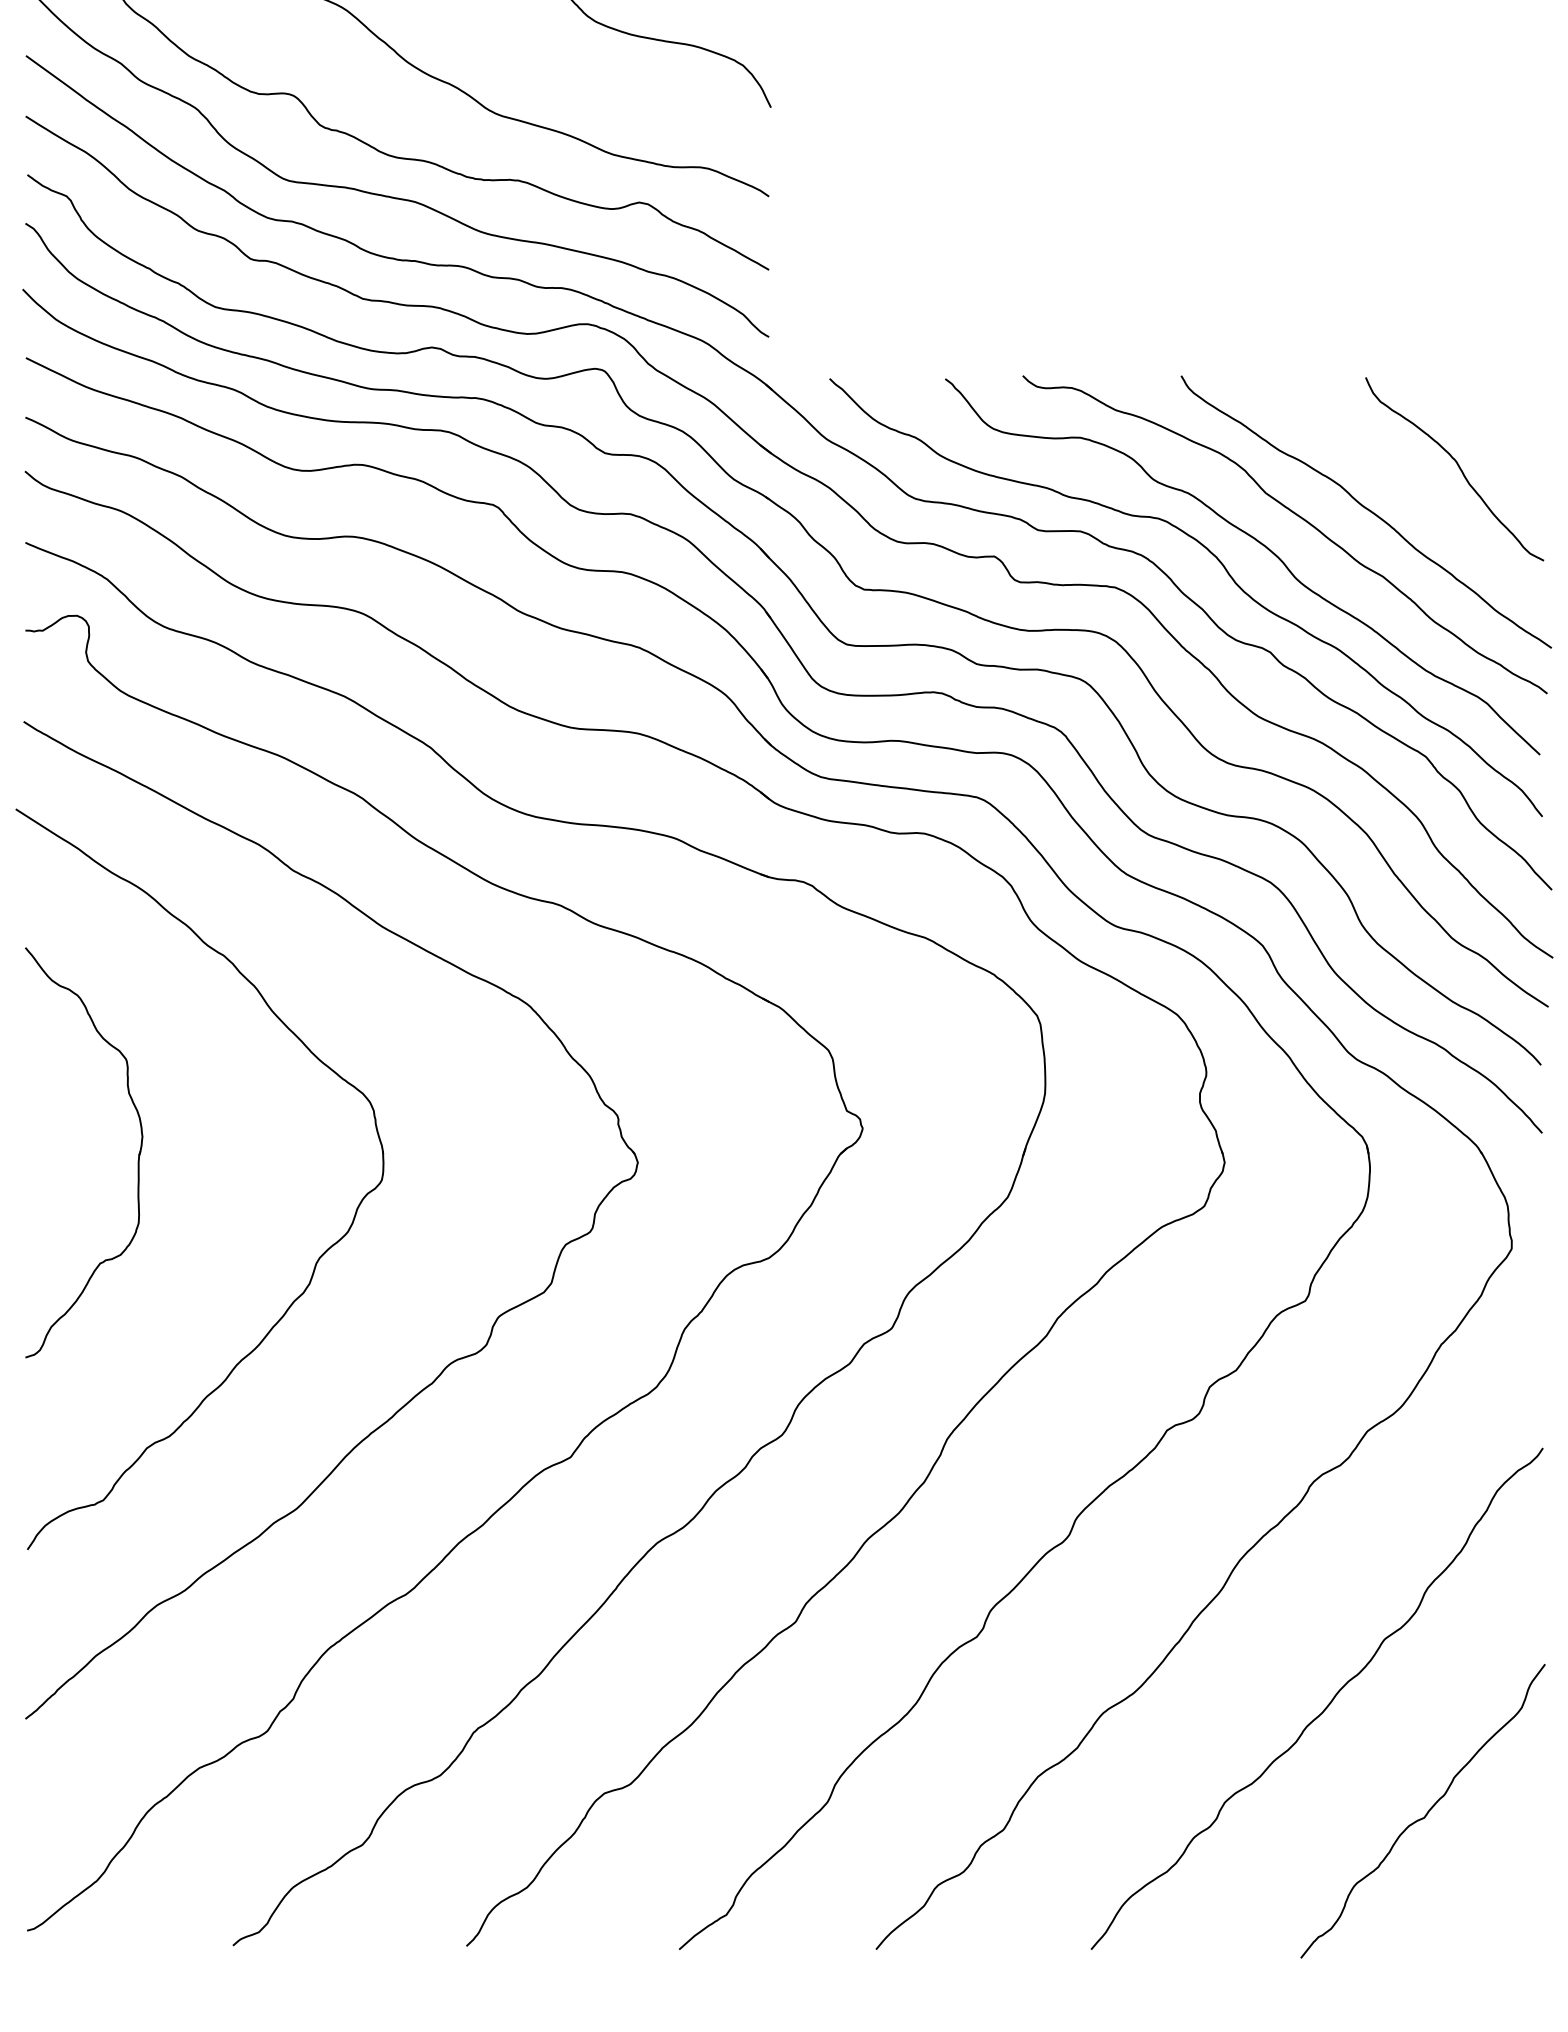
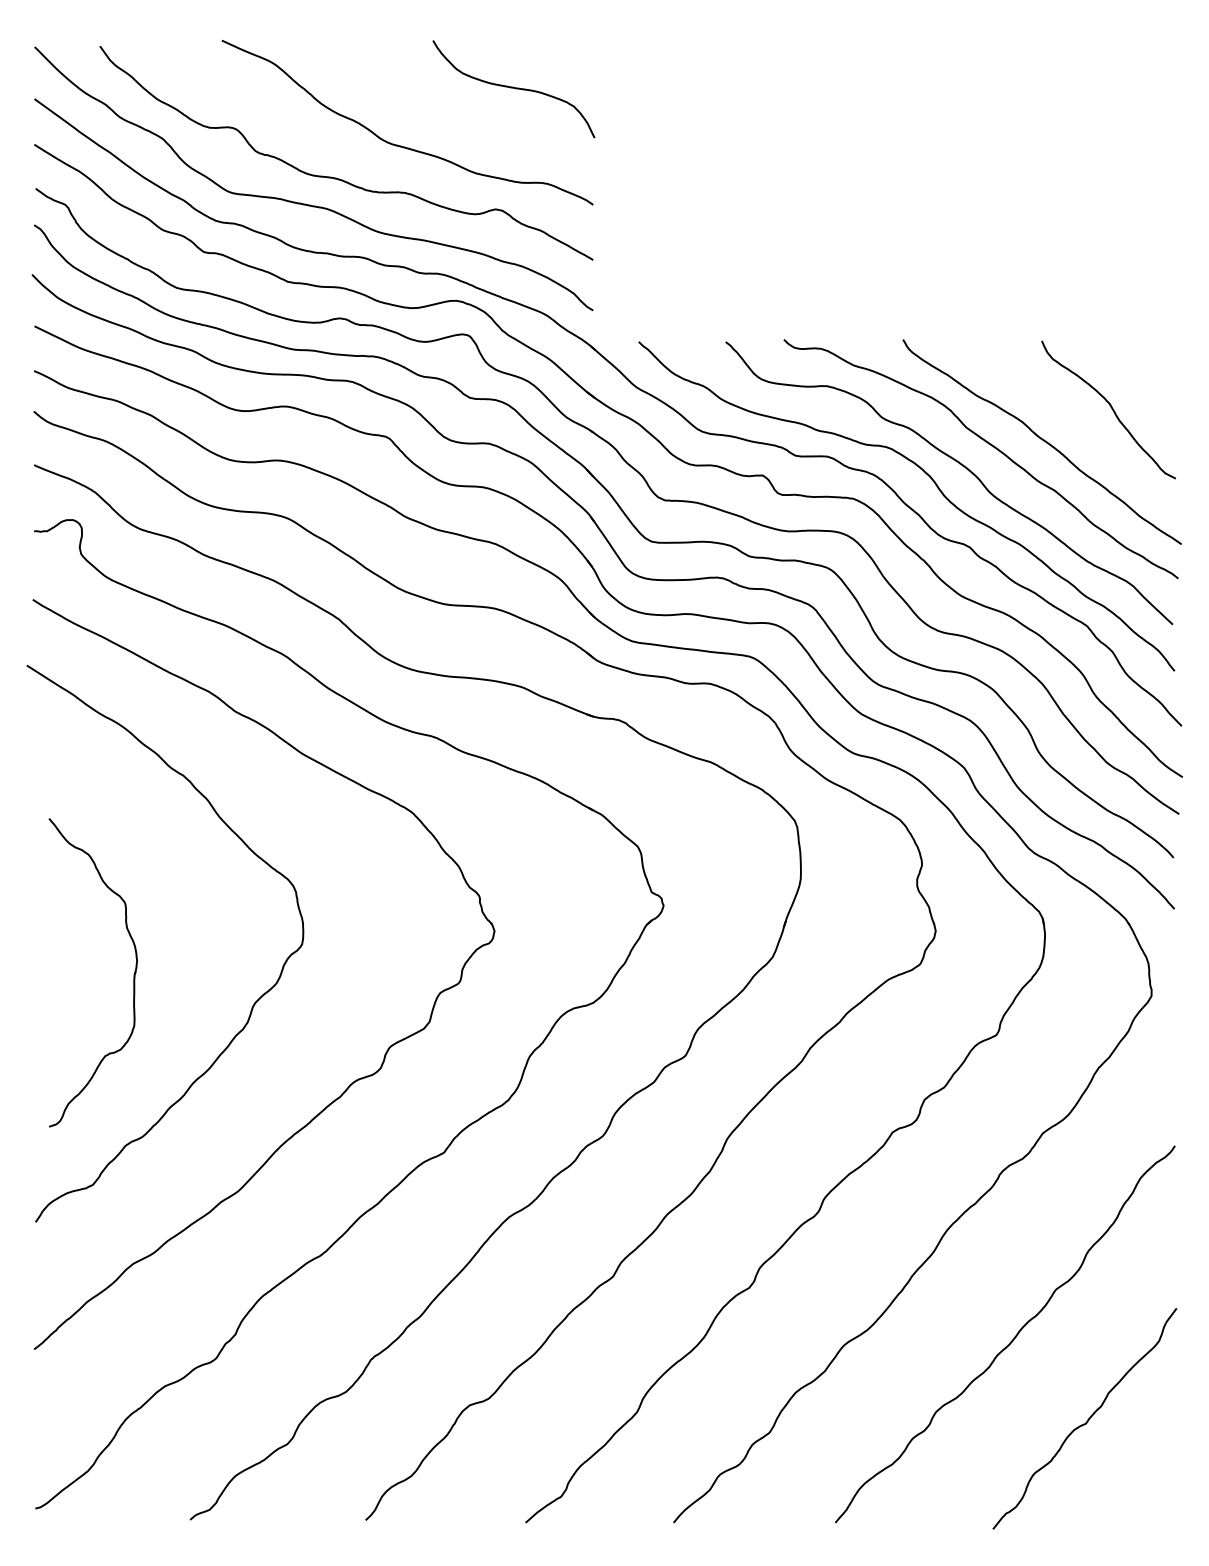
part: (137, 1155) -> (133, 974), moved

